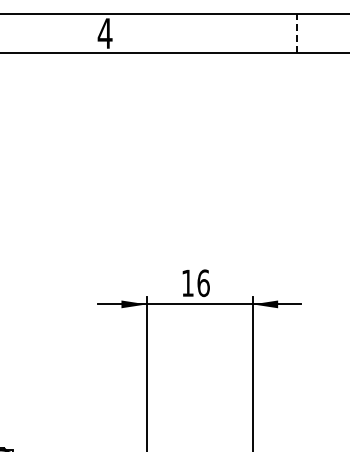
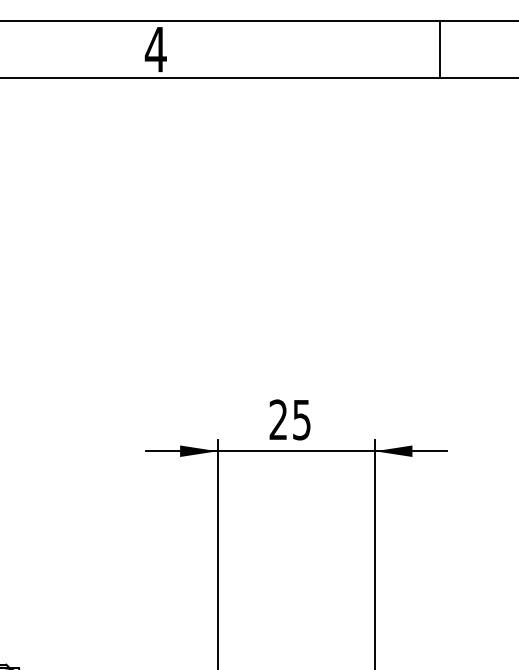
line: (296, 32) -> (439, 48), dashed -> solid
text: (195, 283) -> (289, 420), 16 -> 25

